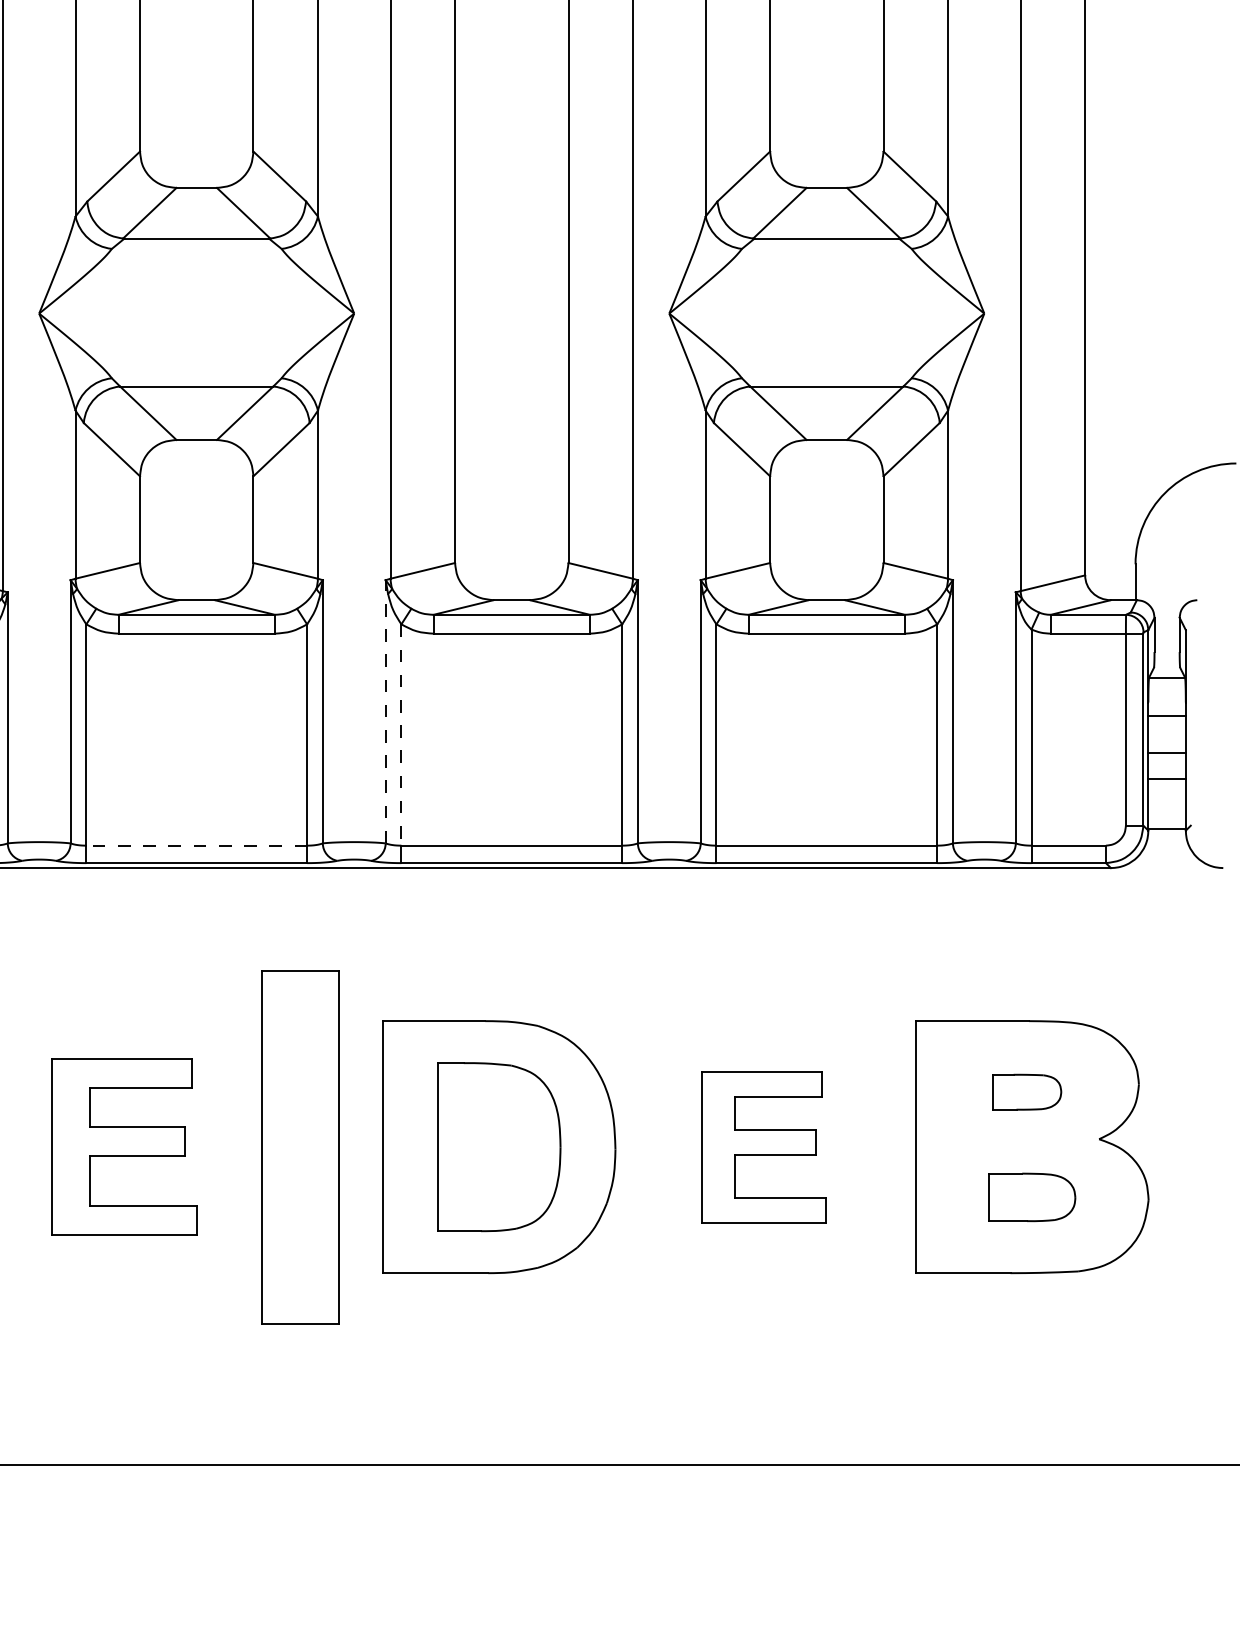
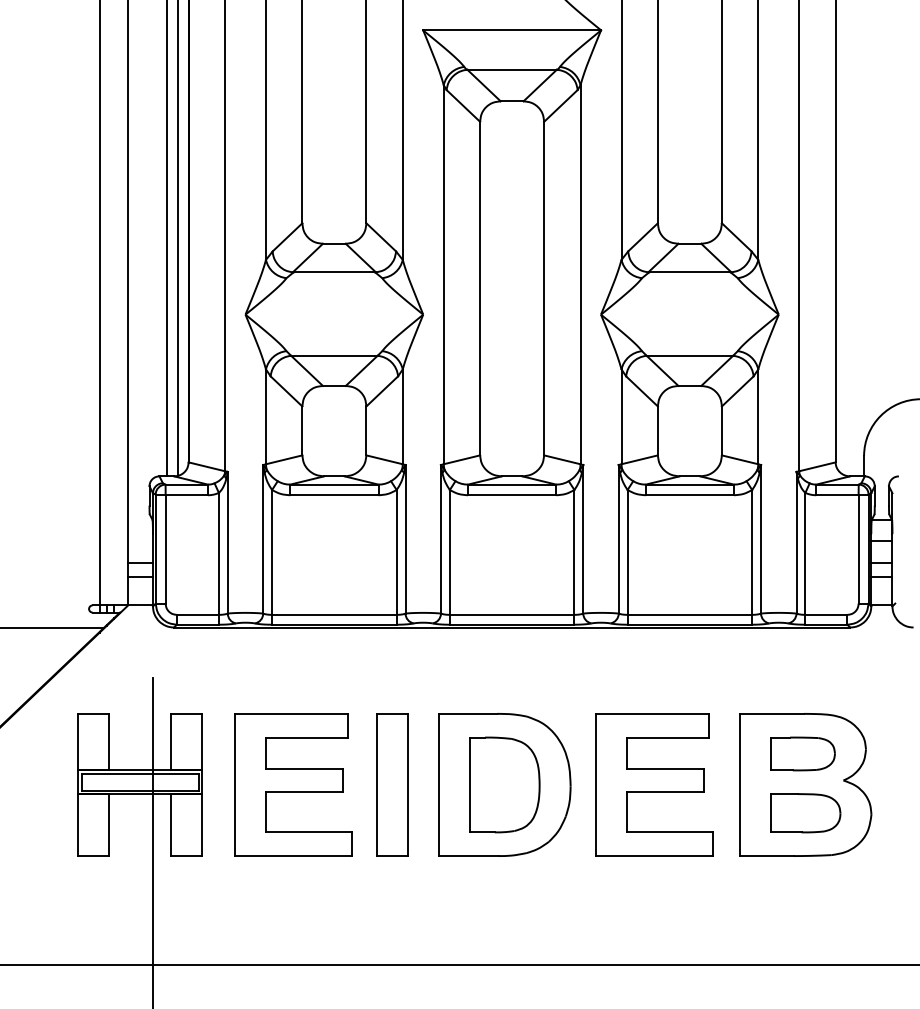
line: (386, 710) -> (441, 538), dashed -> solid
line: (400, 735) -> (449, 552), dashed -> solid
line: (195, 845) -> (333, 614), dashed -> solid
part: (1026, 1091) -> (802, 753), size x1.67
part: (124, 1146) -> (293, 784), size x1.43
part: (299, 1146) -> (392, 784), size x0.71
part: (764, 1146) -> (654, 784), size x1.67
part: (1031, 1197) -> (805, 813), size x1.43

